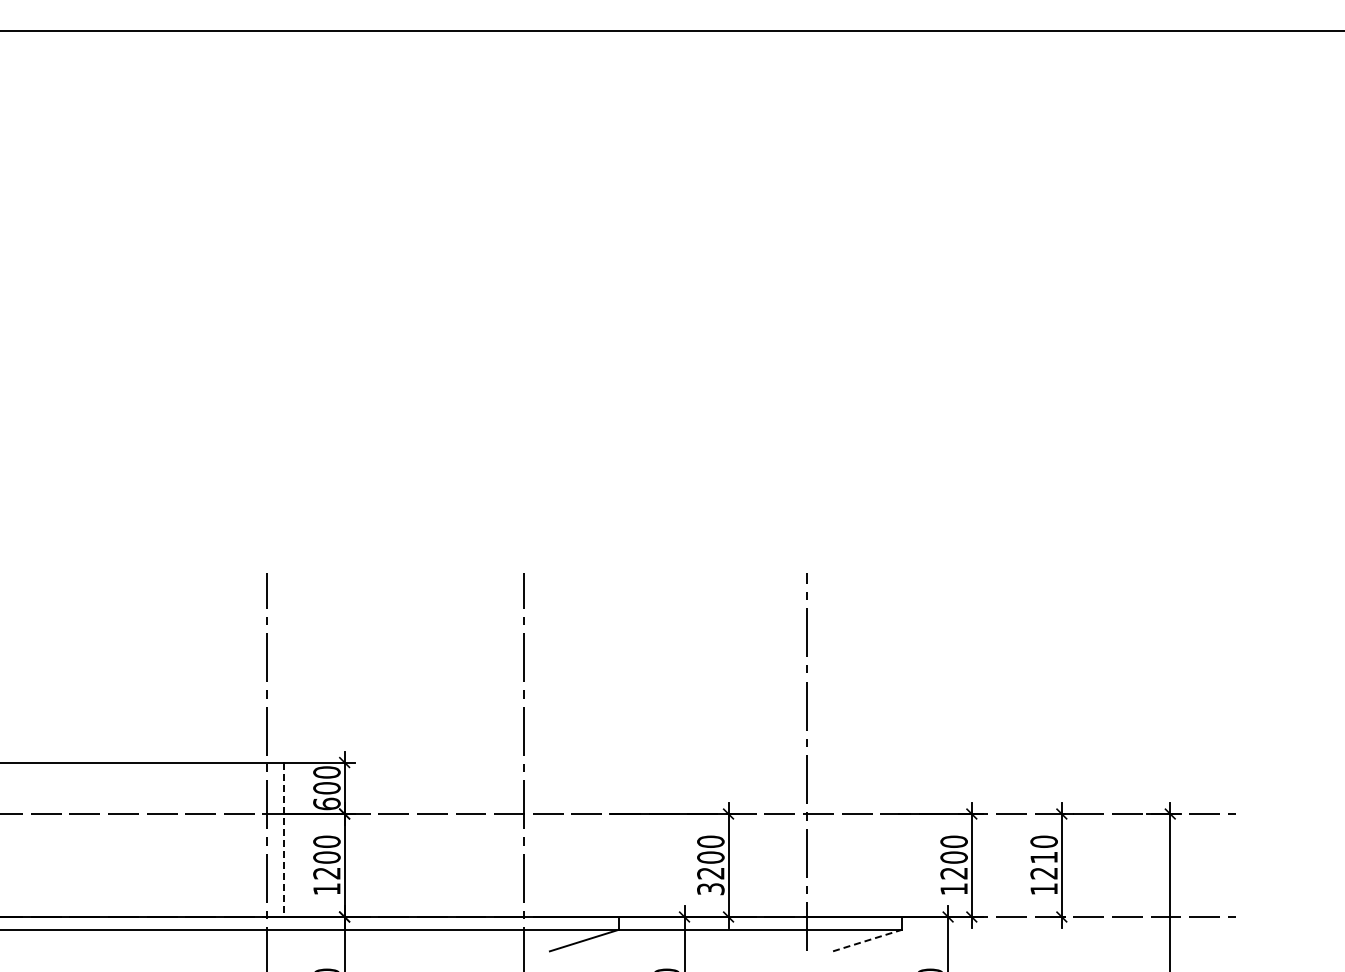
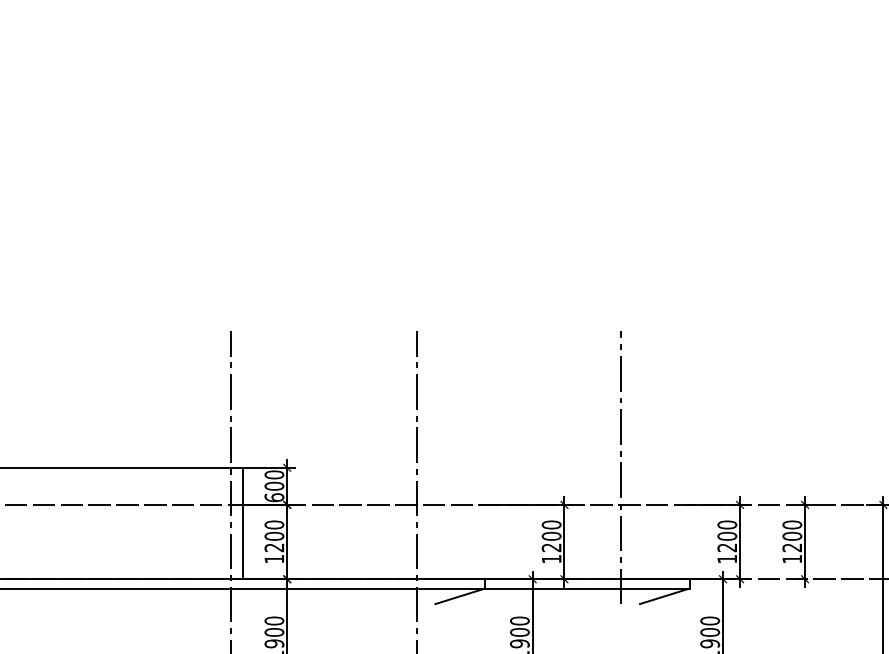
line: (283, 840) -> (243, 524), dashed -> solid
text: (1043, 857) -> (791, 536), 1210 -> 1200
text: (710, 889) -> (551, 559), 3200 -> 1200
line: (867, 940) -> (664, 596), dashed -> solid

